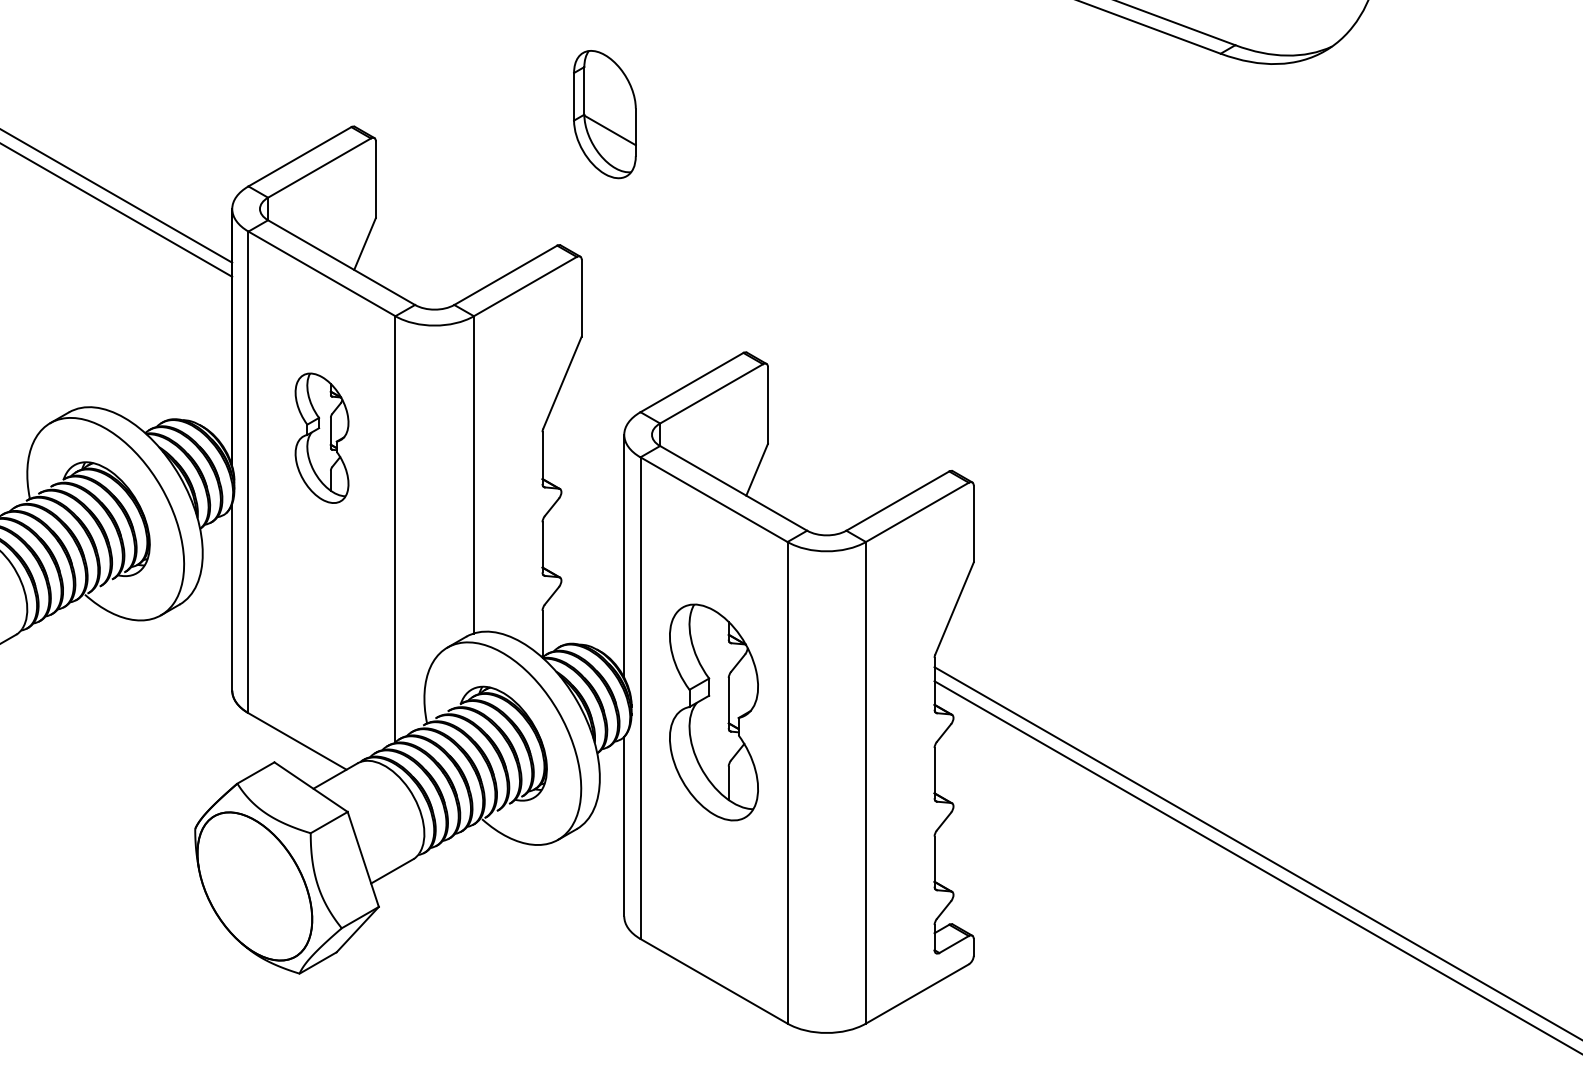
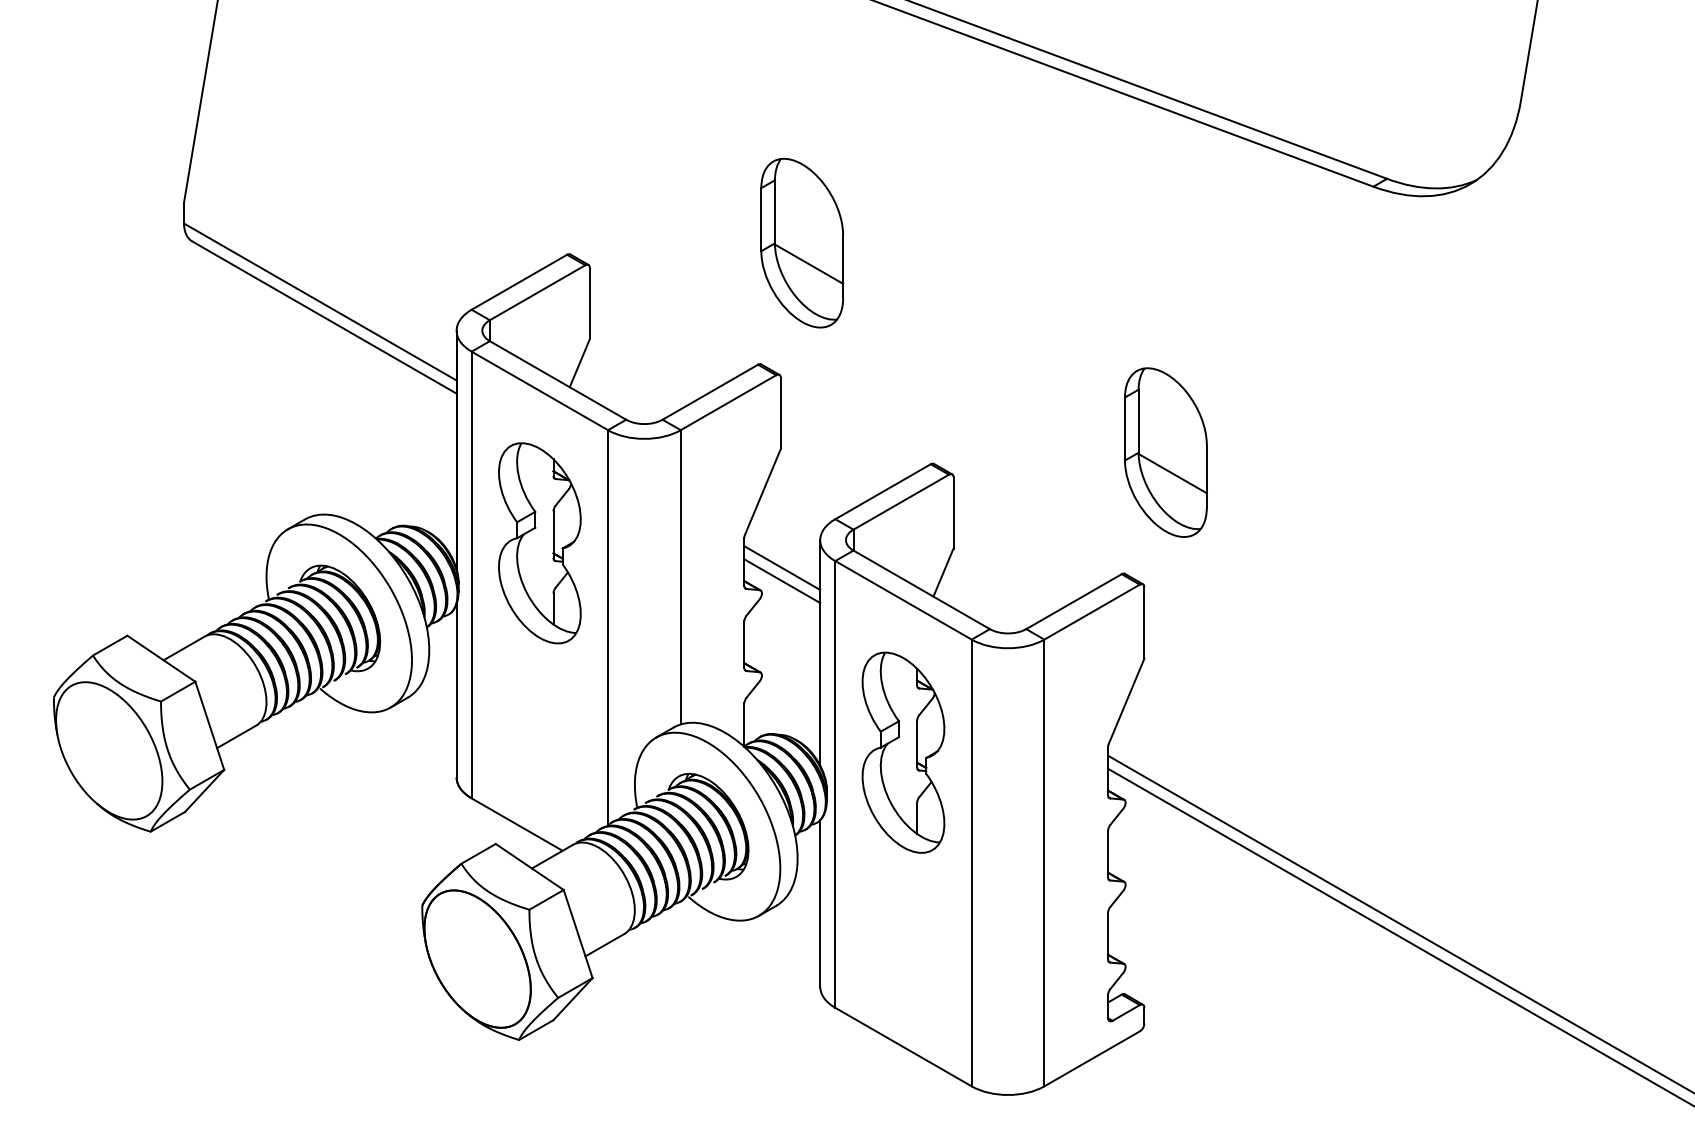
part: (605, 113) -> (802, 242), size x1.43
part: (996, 340) -> (1165, 452), added
part: (321, 438) -> (539, 543), size x1.67
line: (583, 464) -> (782, 567), added
line: (583, 479) -> (782, 581), added
part: (714, 712) -> (903, 752), moved

